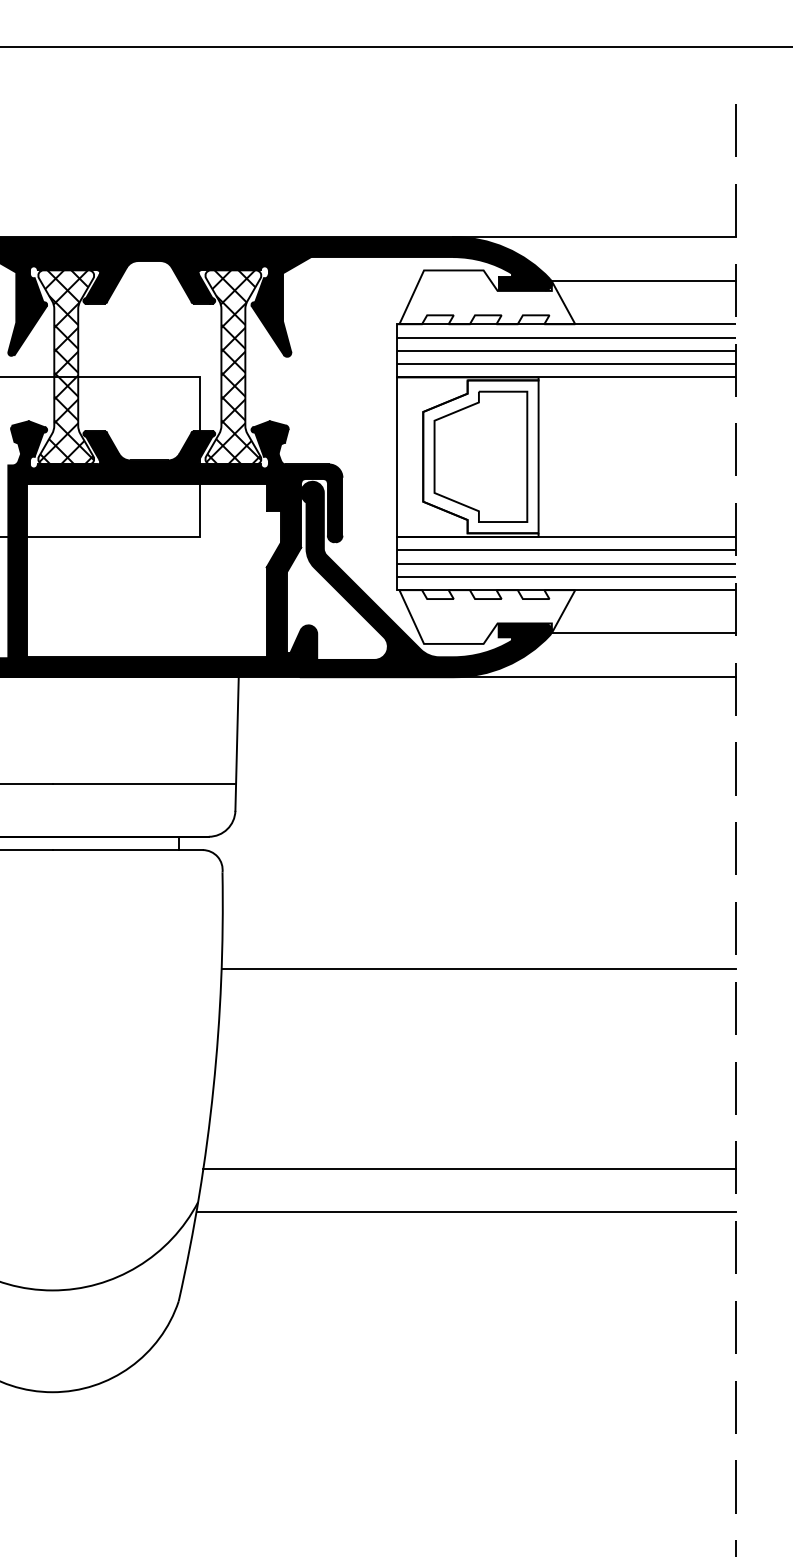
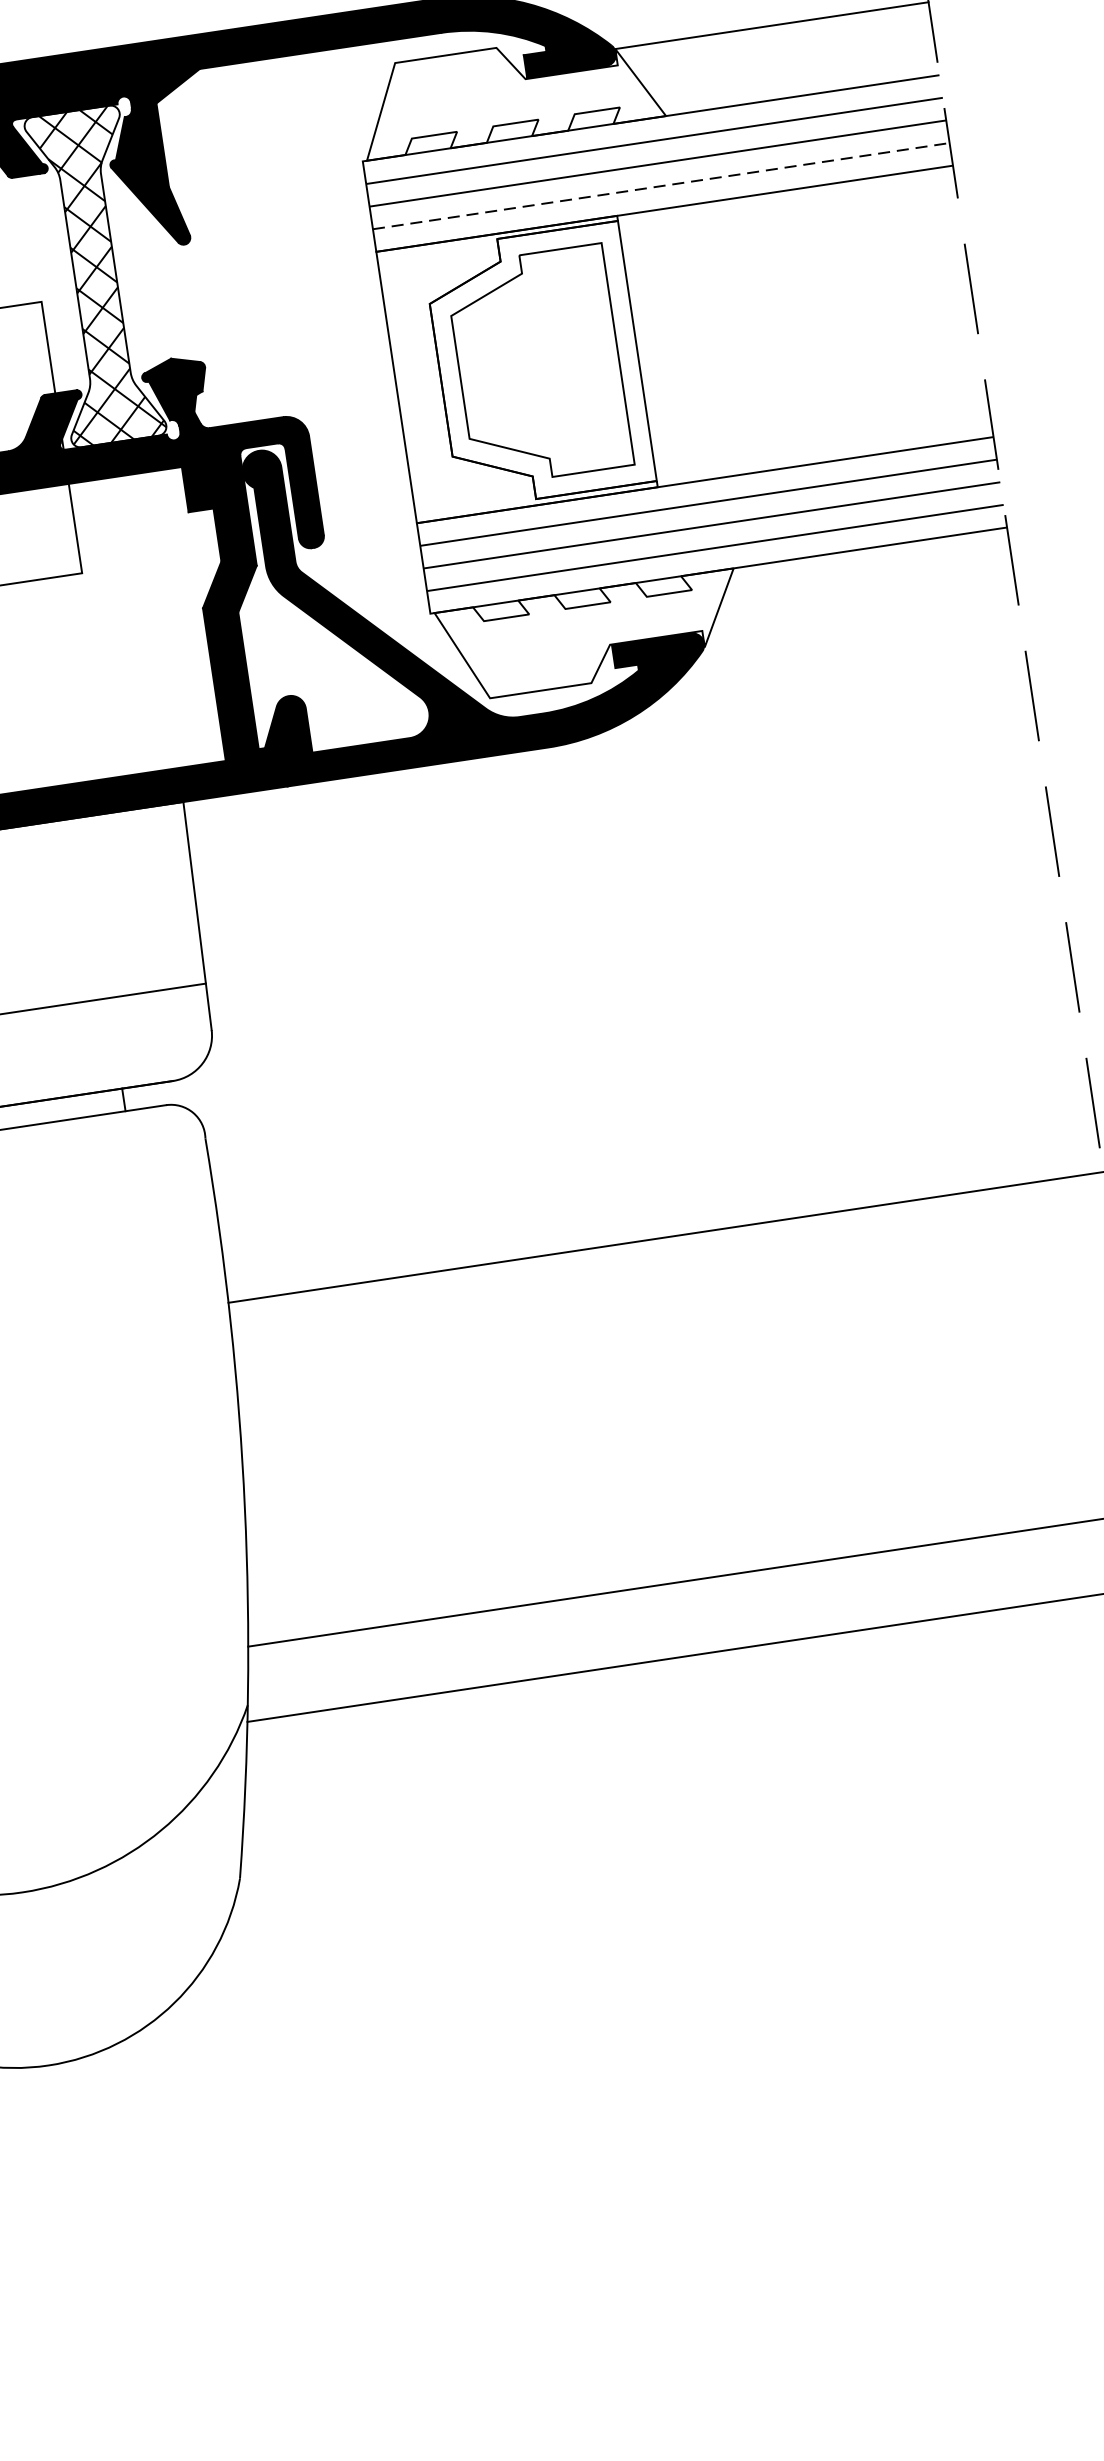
line: (566, 364) -> (661, 186), solid -> dashed
line: (643, 633) -> (860, 624), removed
line: (594, 677) -> (788, 712), removed

